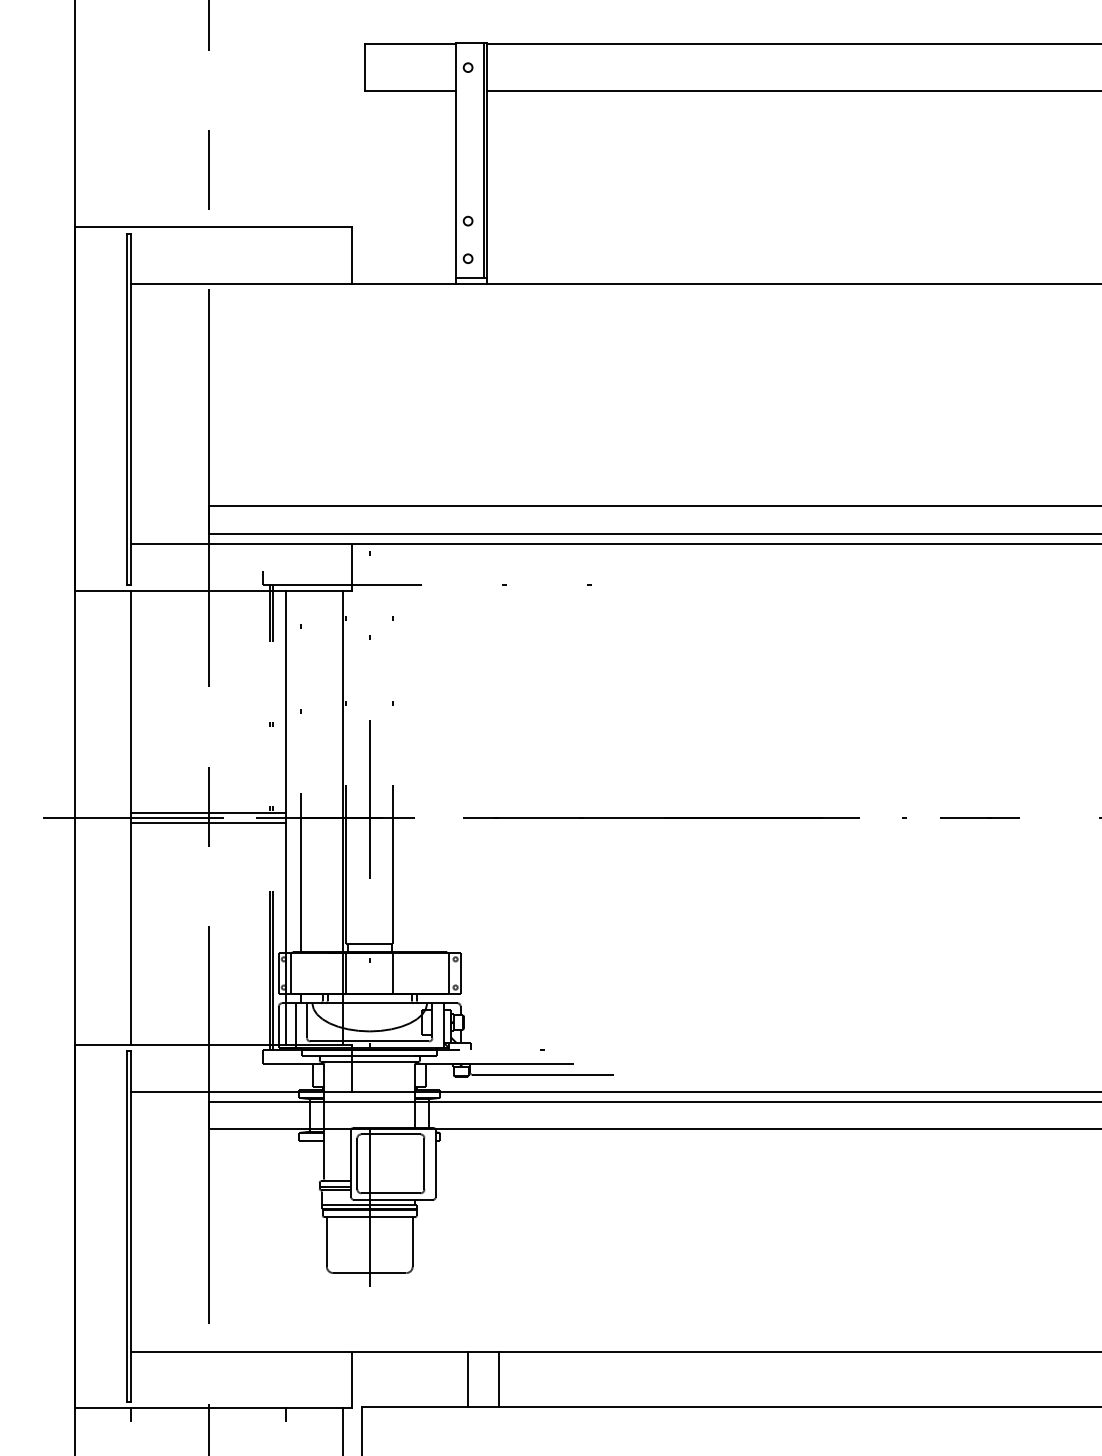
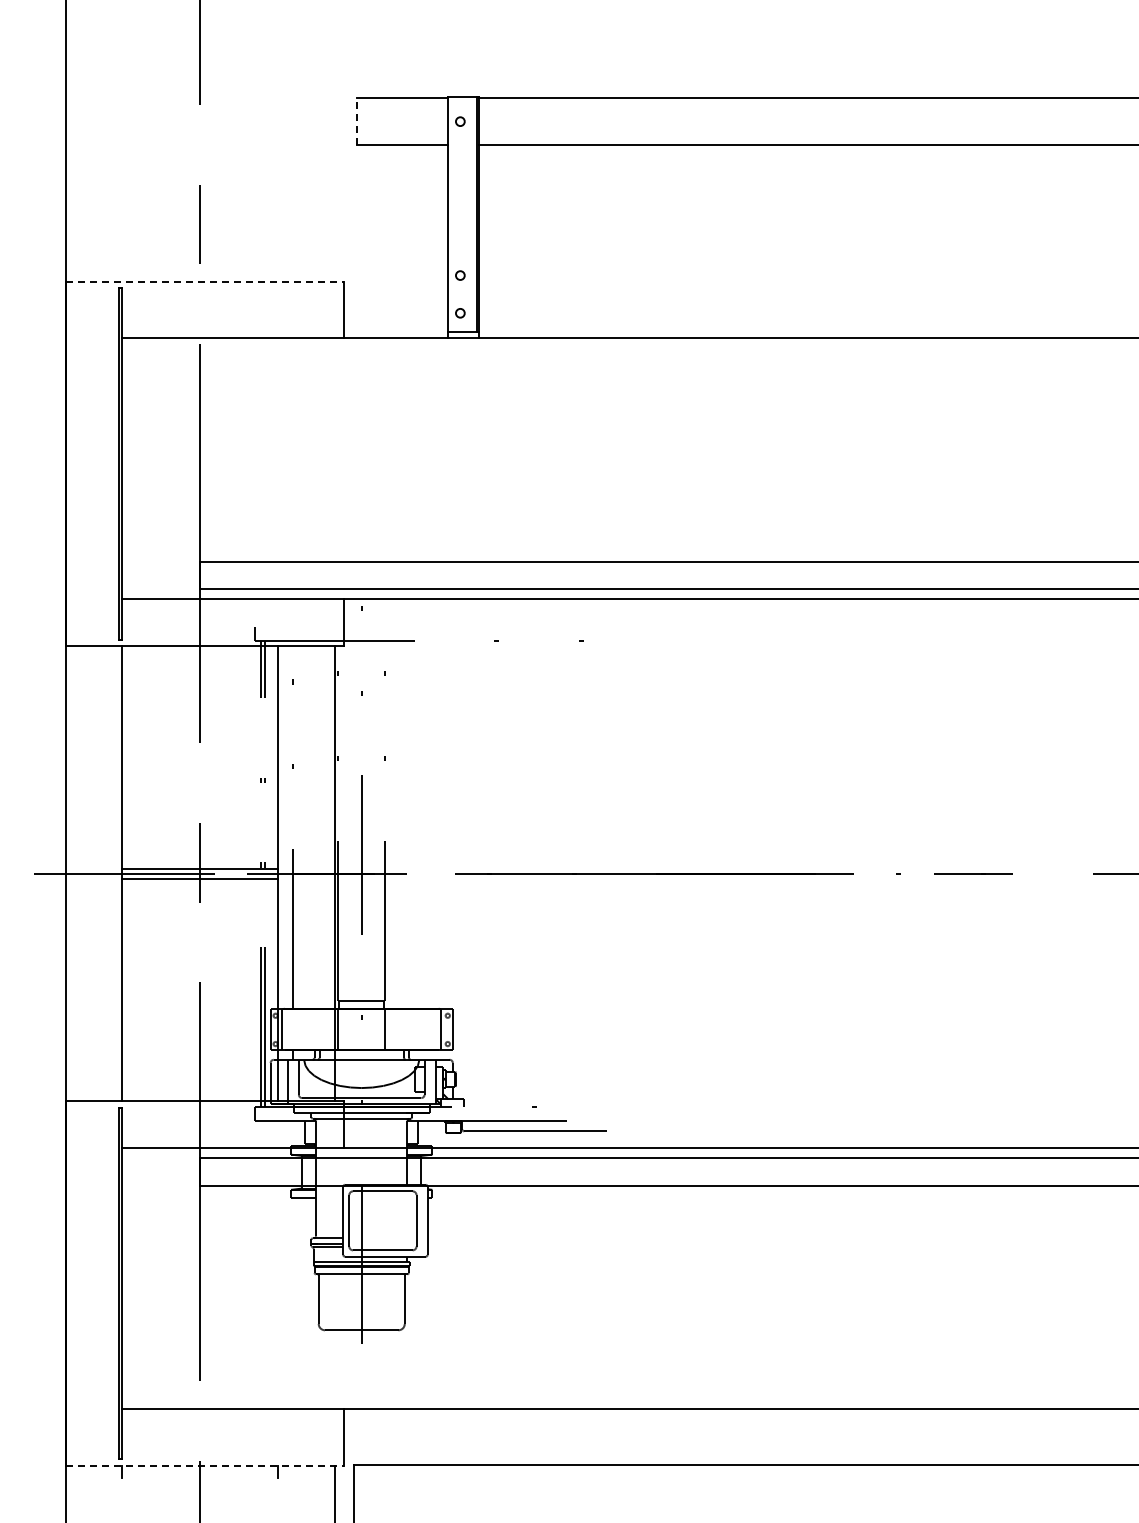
line: (365, 67) -> (357, 121), solid -> dashed
line: (213, 227) -> (205, 281), solid -> dashed
line: (468, 1379) -> (460, 1437), removed
line: (499, 1379) -> (491, 1437), removed
line: (213, 1407) -> (205, 1465), solid -> dashed

